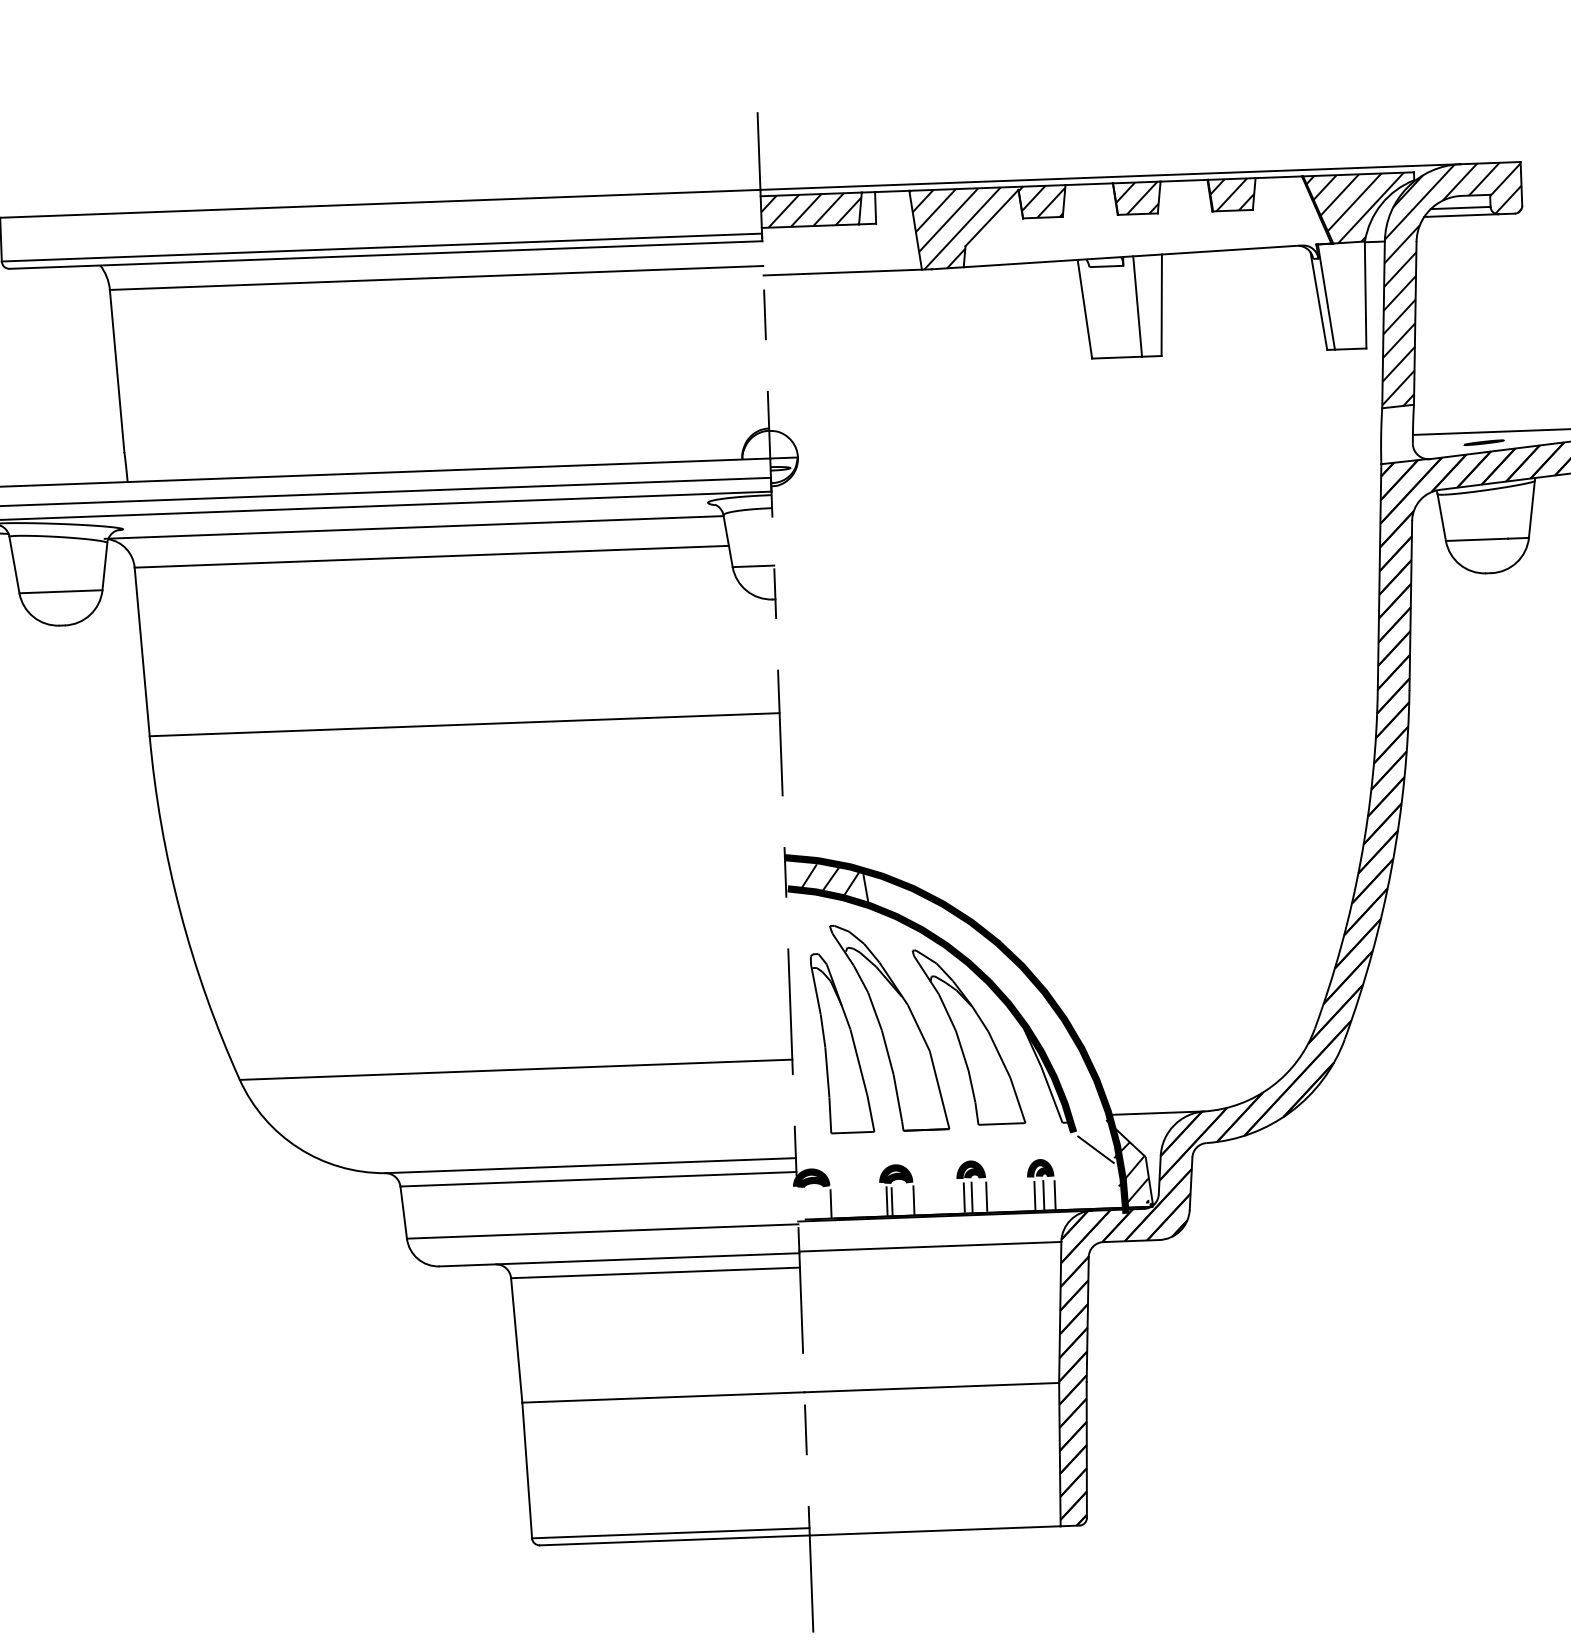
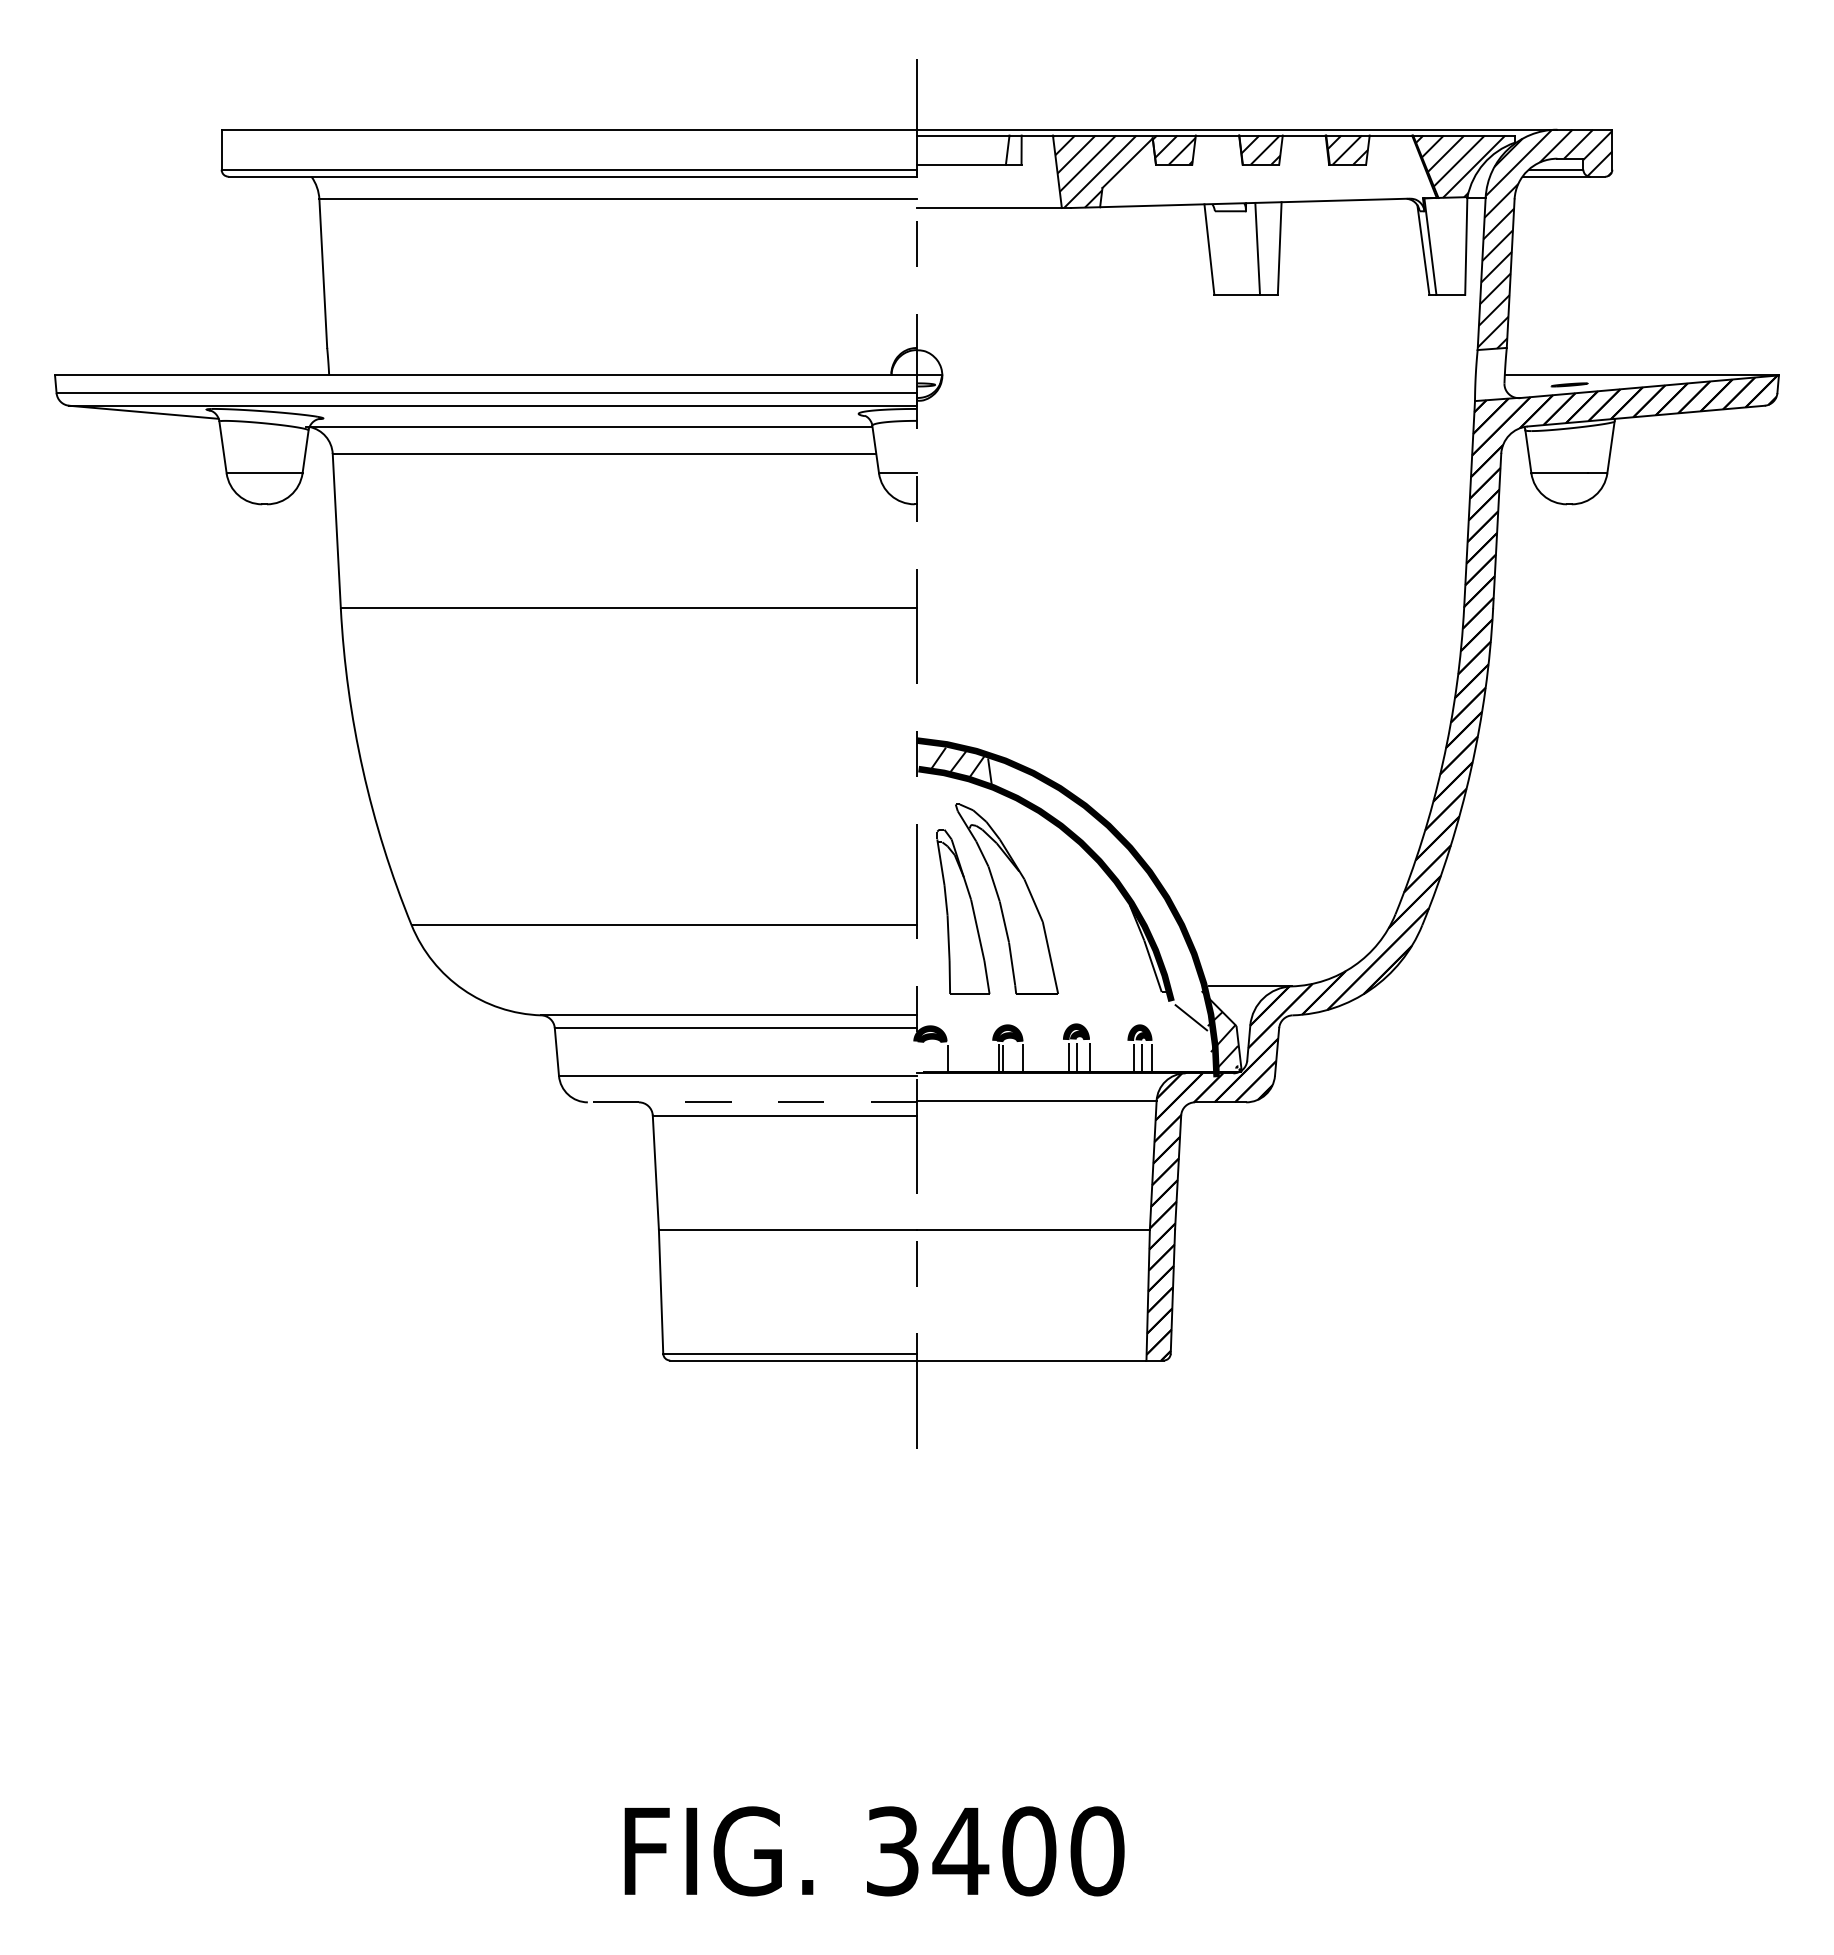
hatch: (810, 209) -> (962, 149), removed
part: (968, 1036) -> (1078, 910), removed
line: (619, 1259) -> (752, 1102), solid -> dashed

